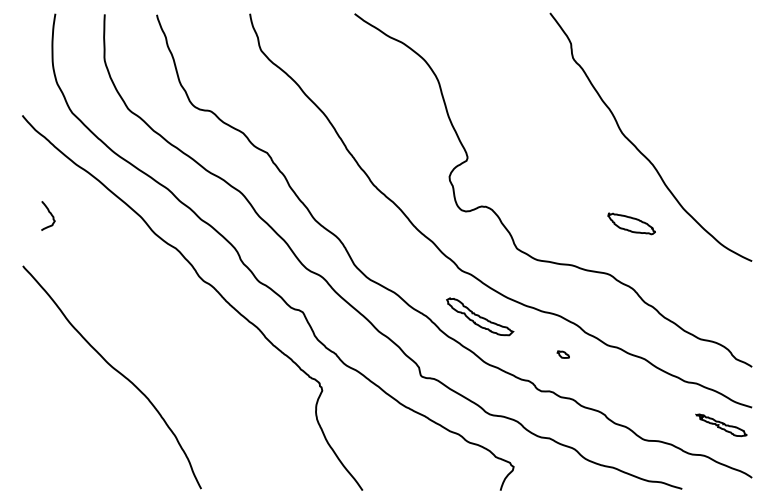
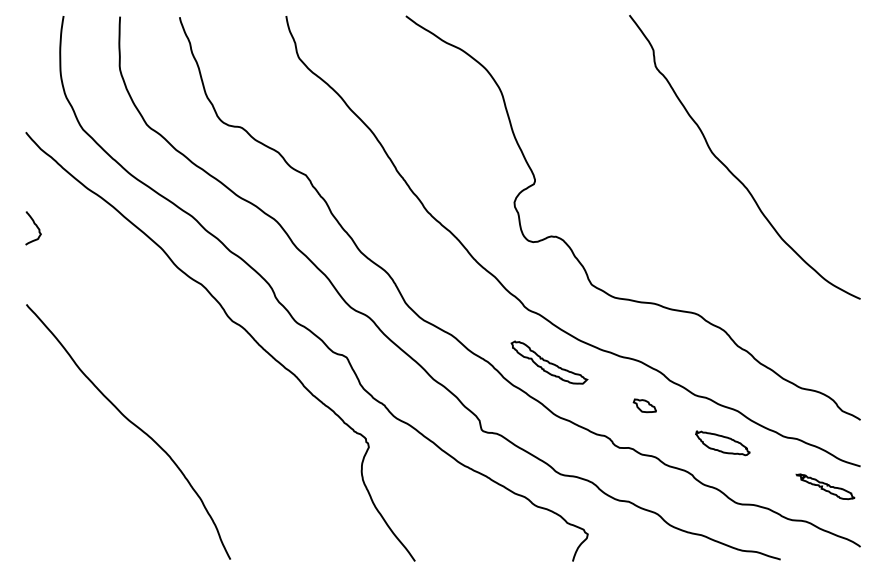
curve: (50, 215) -> (36, 227), moved
part: (631, 224) -> (722, 443), moved
part: (563, 354) -> (644, 405), size x1.67

